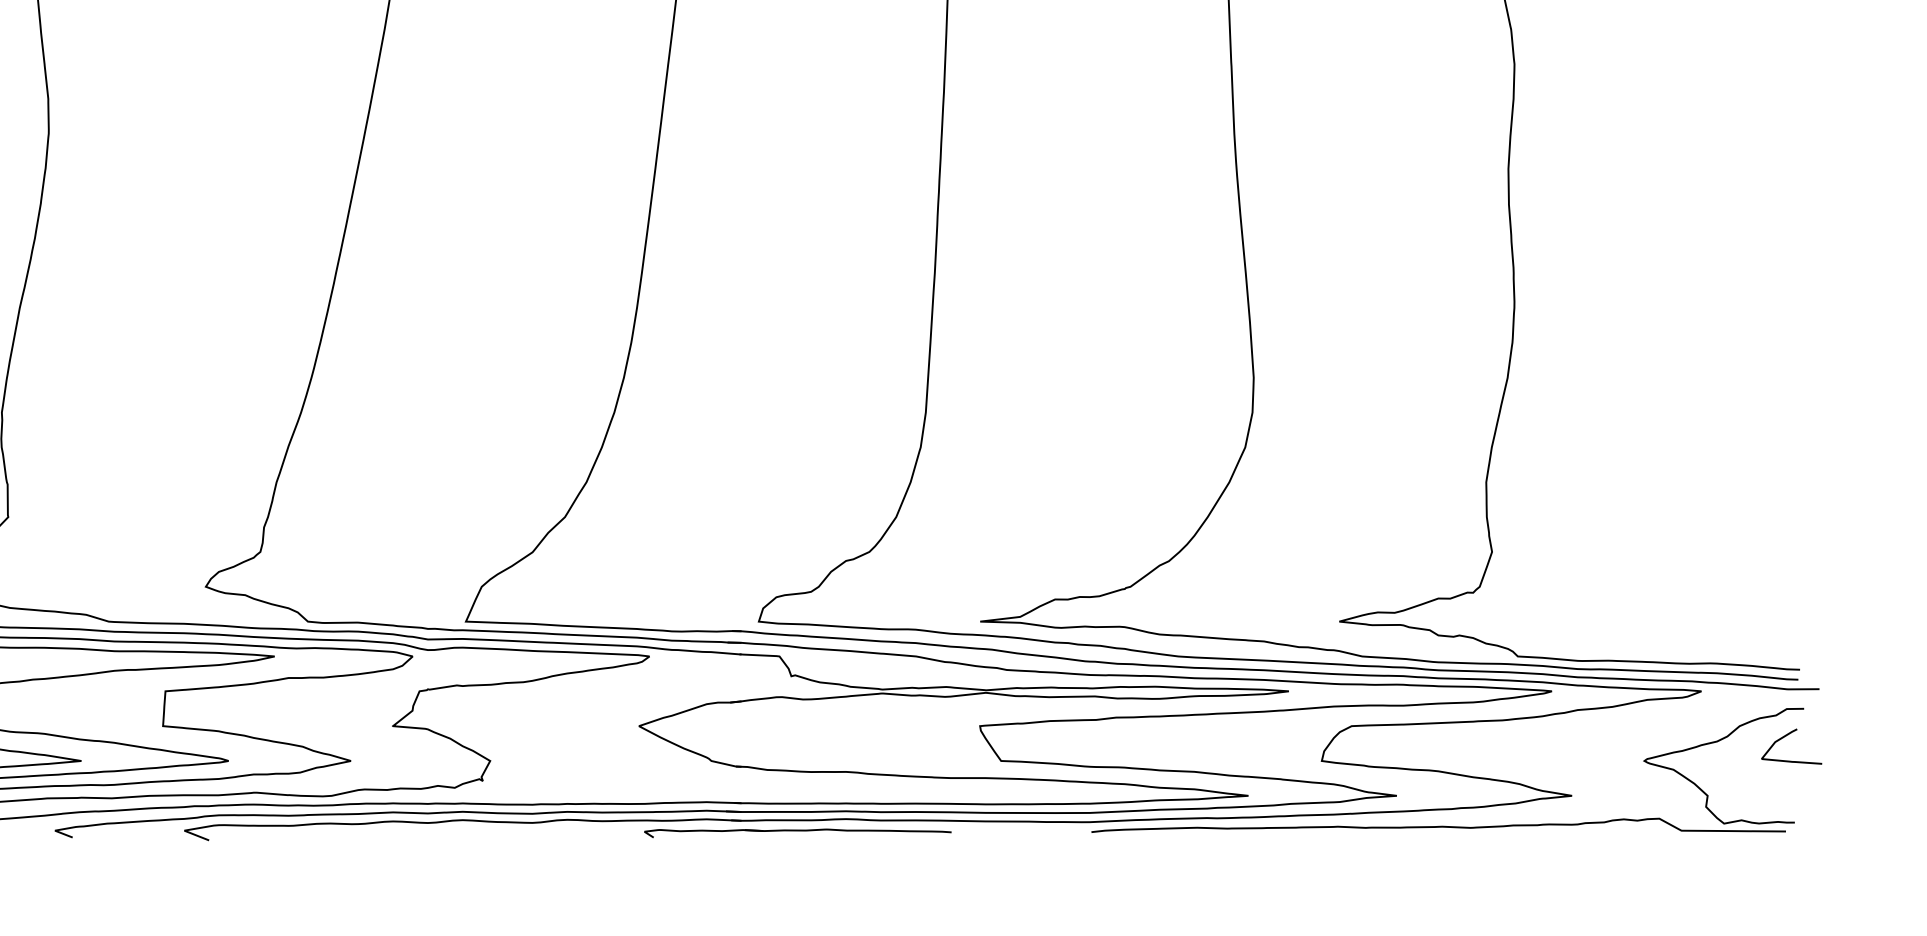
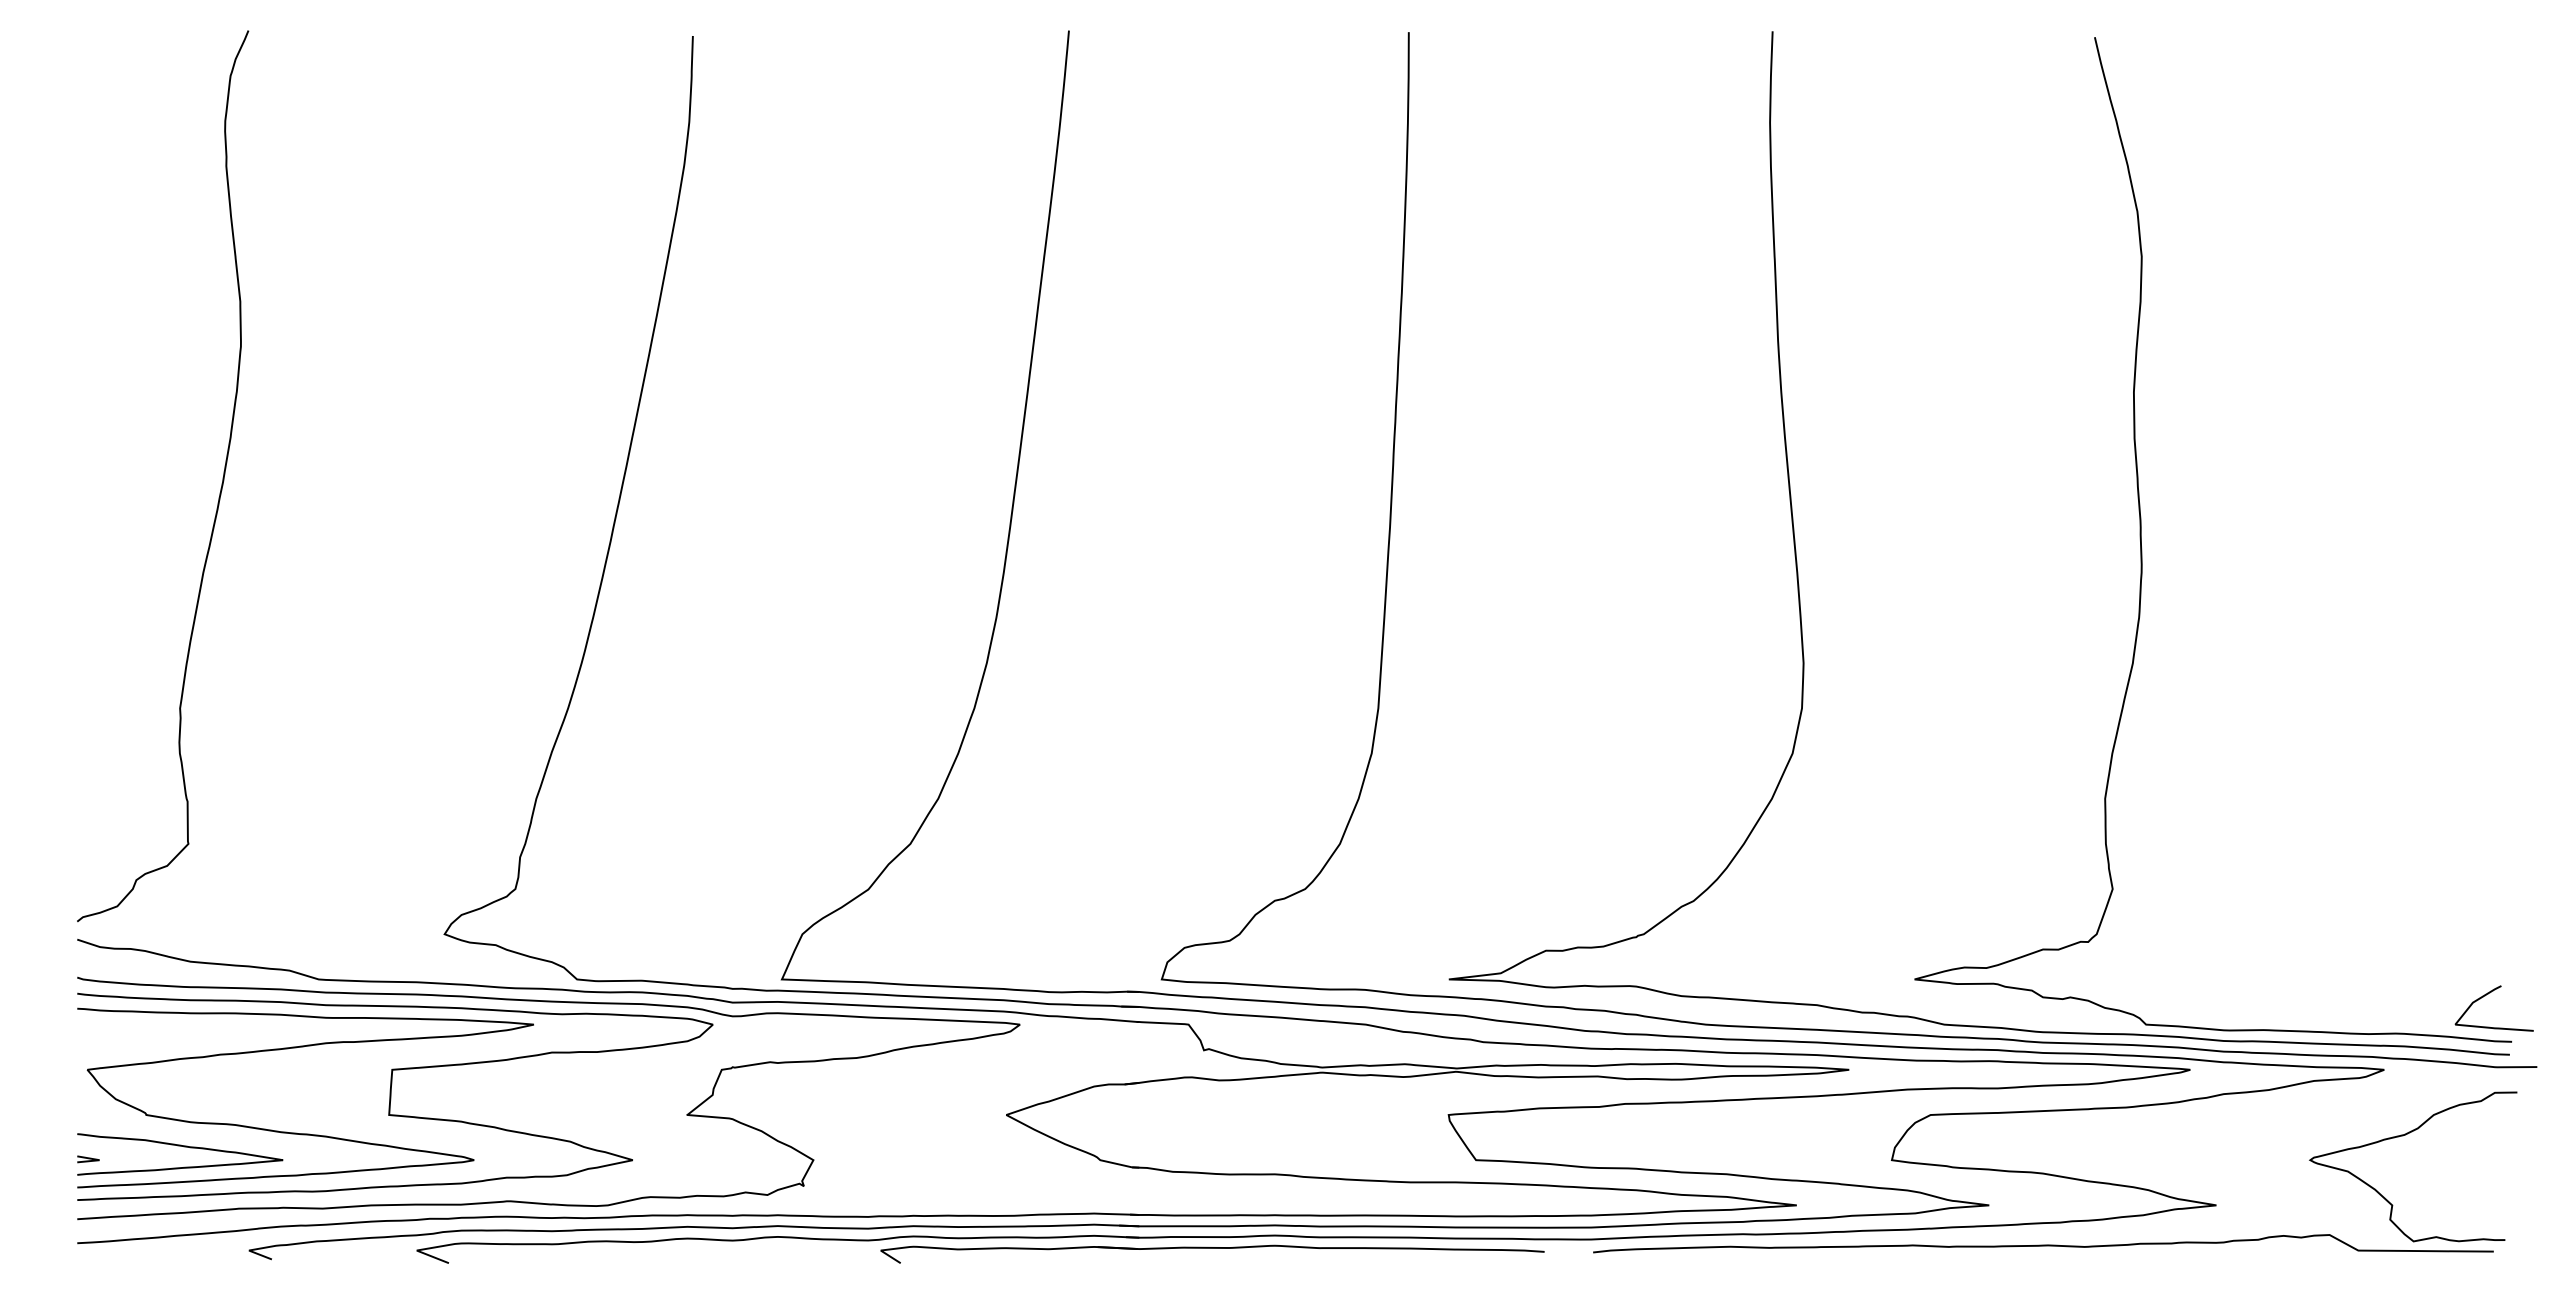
curve: (1784, 737) -> (2485, 996), moved
part: (797, 832) -> (1212, 1253), size x1.67

